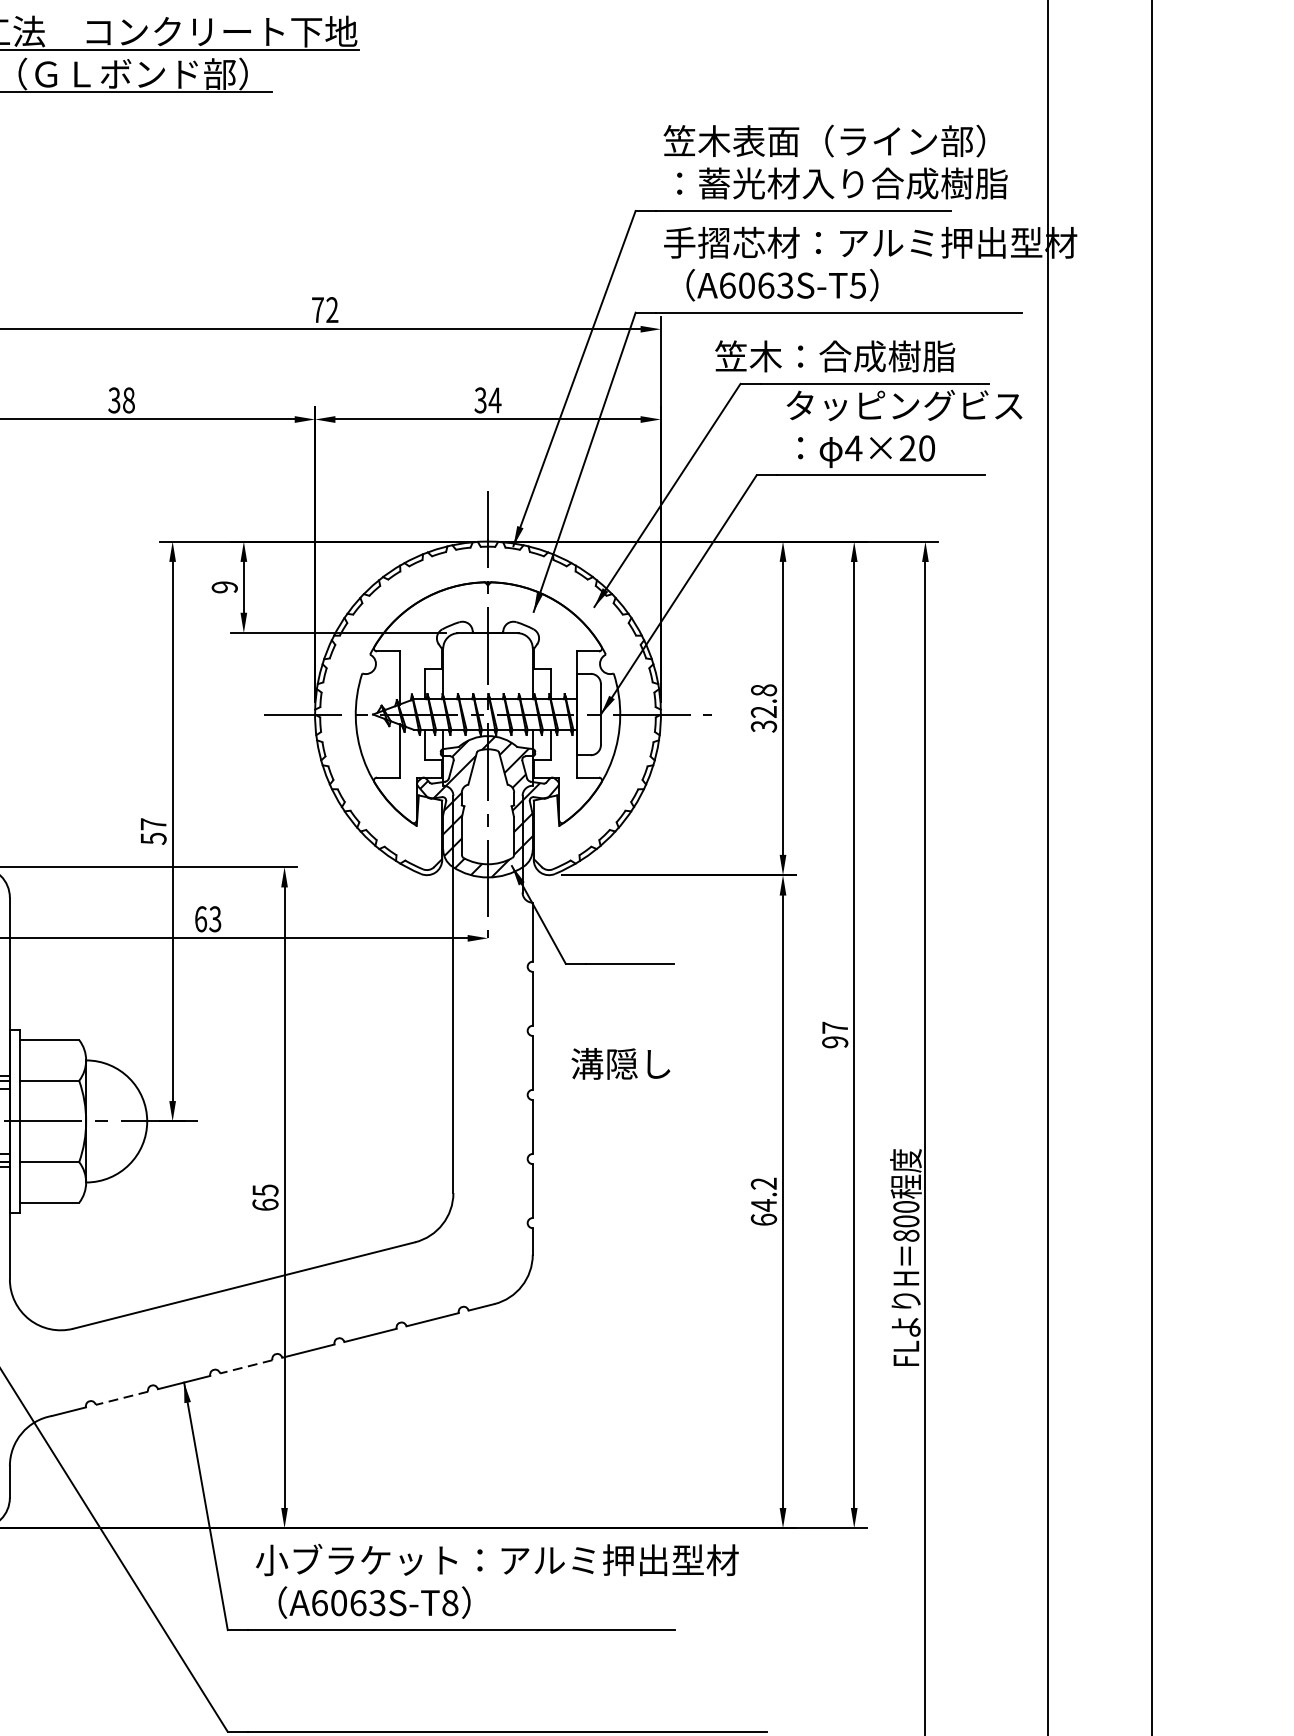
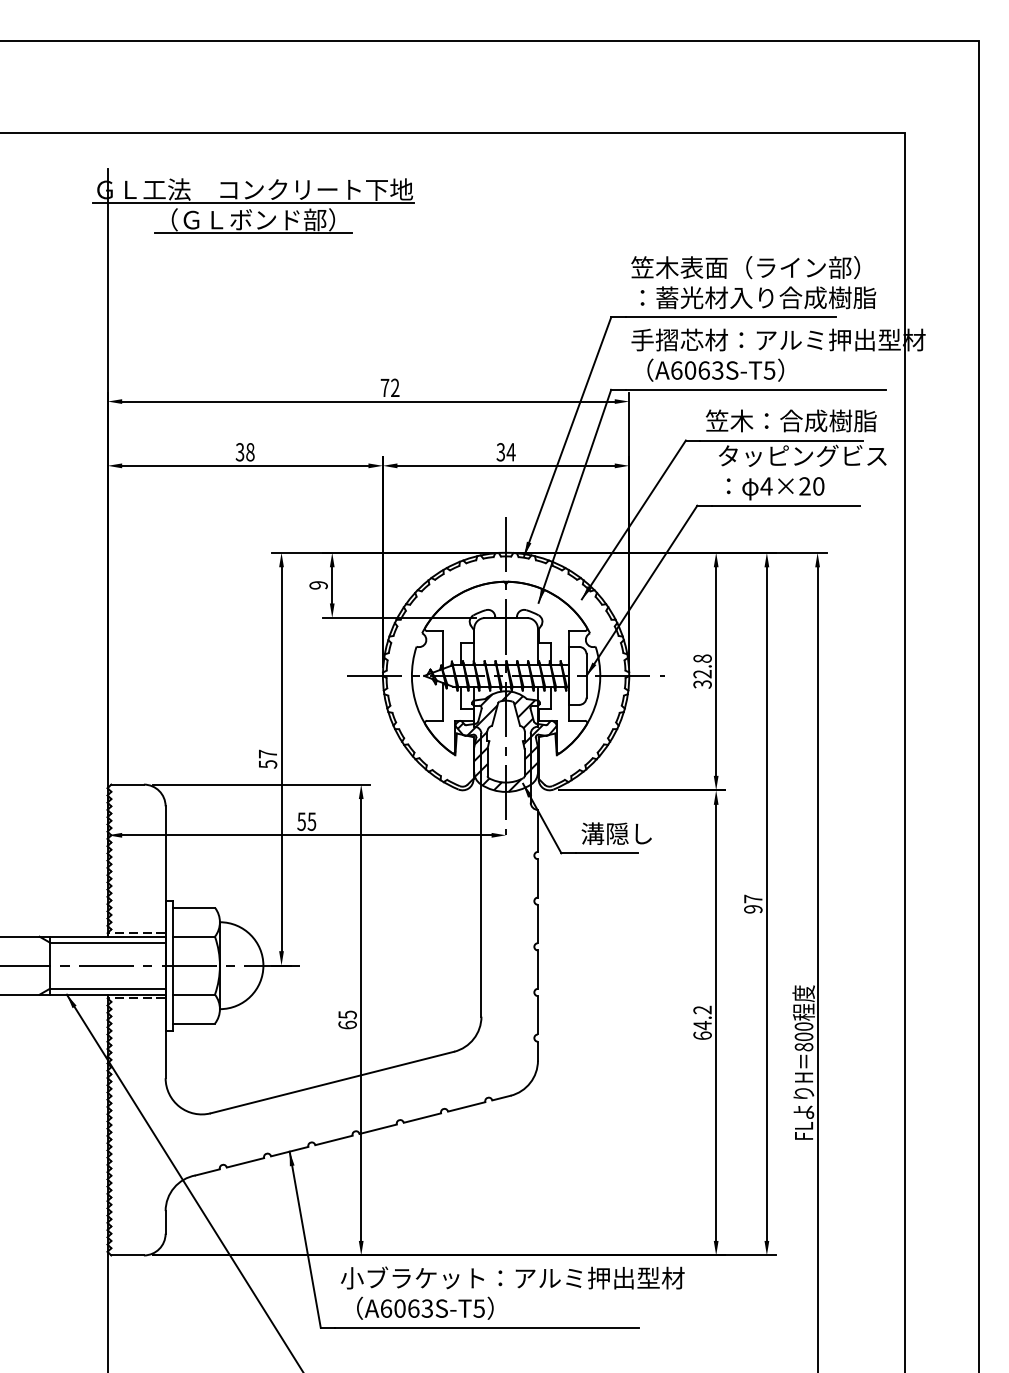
text: (834, 355) -> (790, 420), moved
text: (207, 918) -> (306, 821), 63 -> 55
text: (620, 1063) -> (616, 833), moved
line: (245, 1366) -> (333, 1140), dashed -> solid
line: (120, 1397) -> (244, 1162), dashed -> solid
text: (449, 1602) -> (478, 1308), A6063S-T8 -> A6063S-T5

